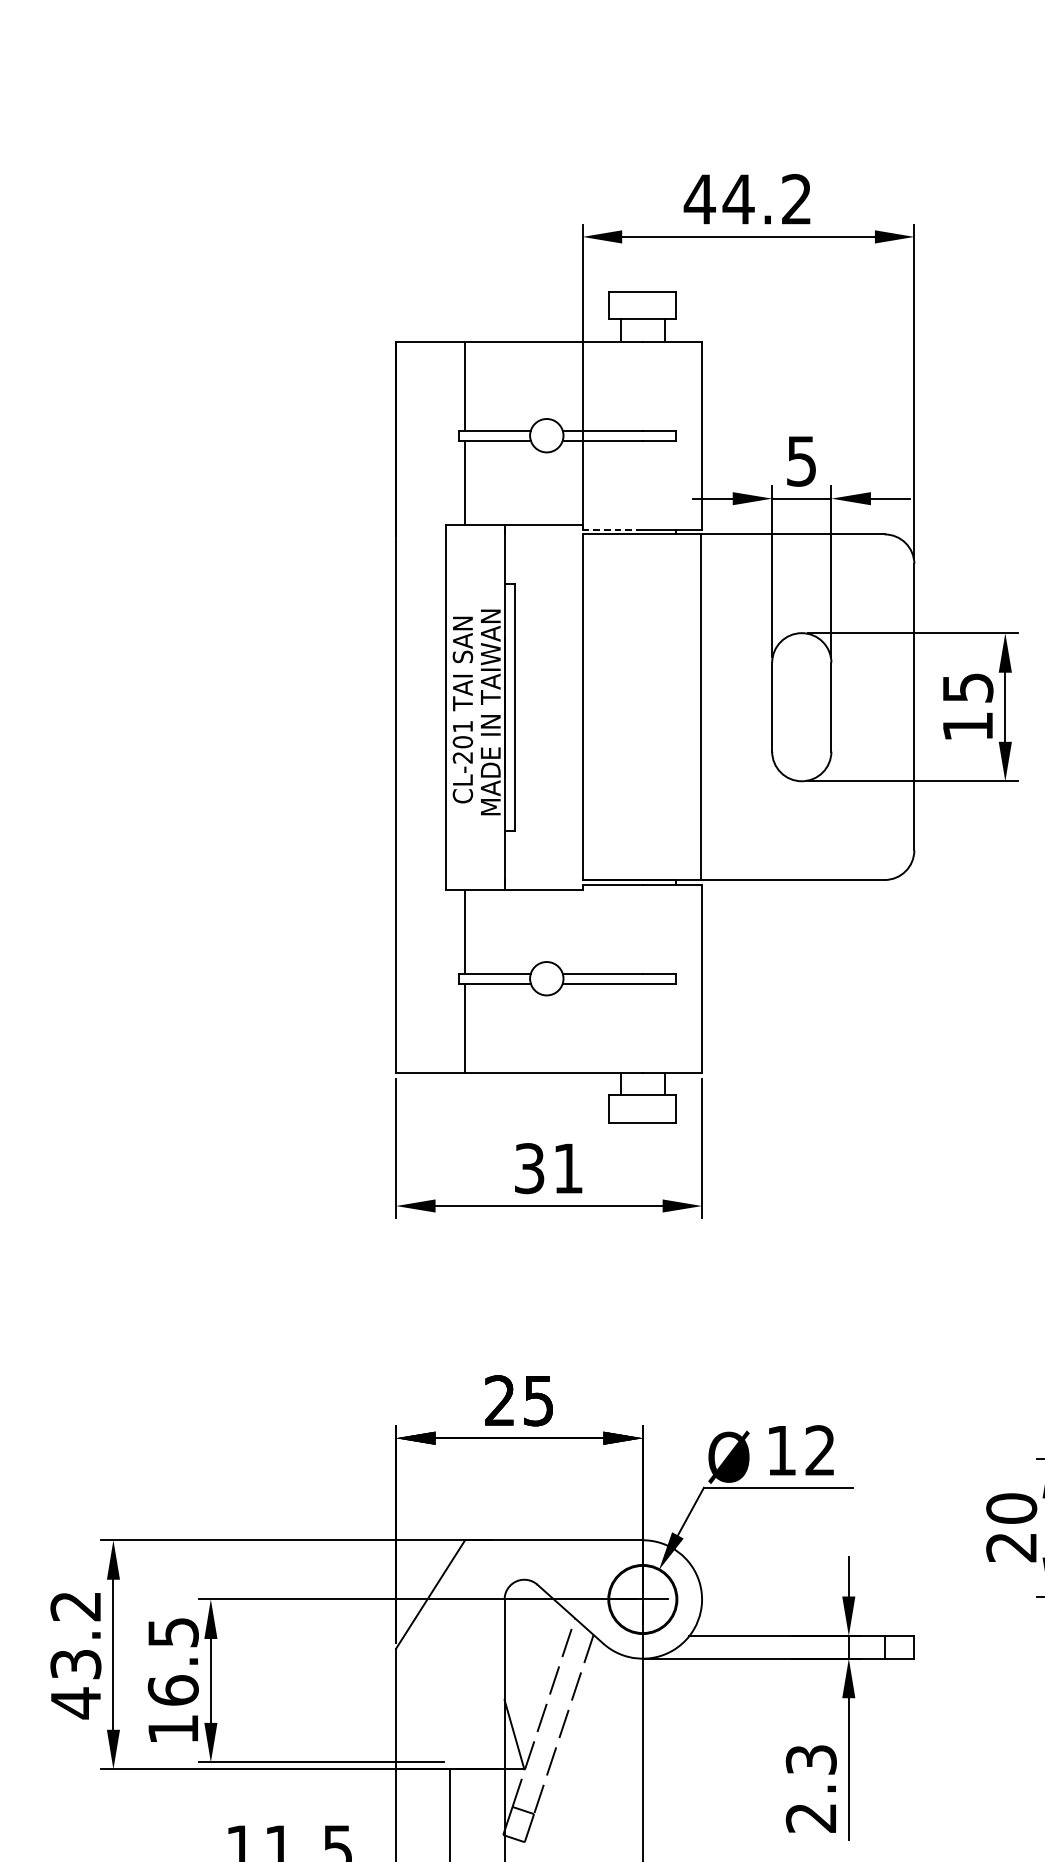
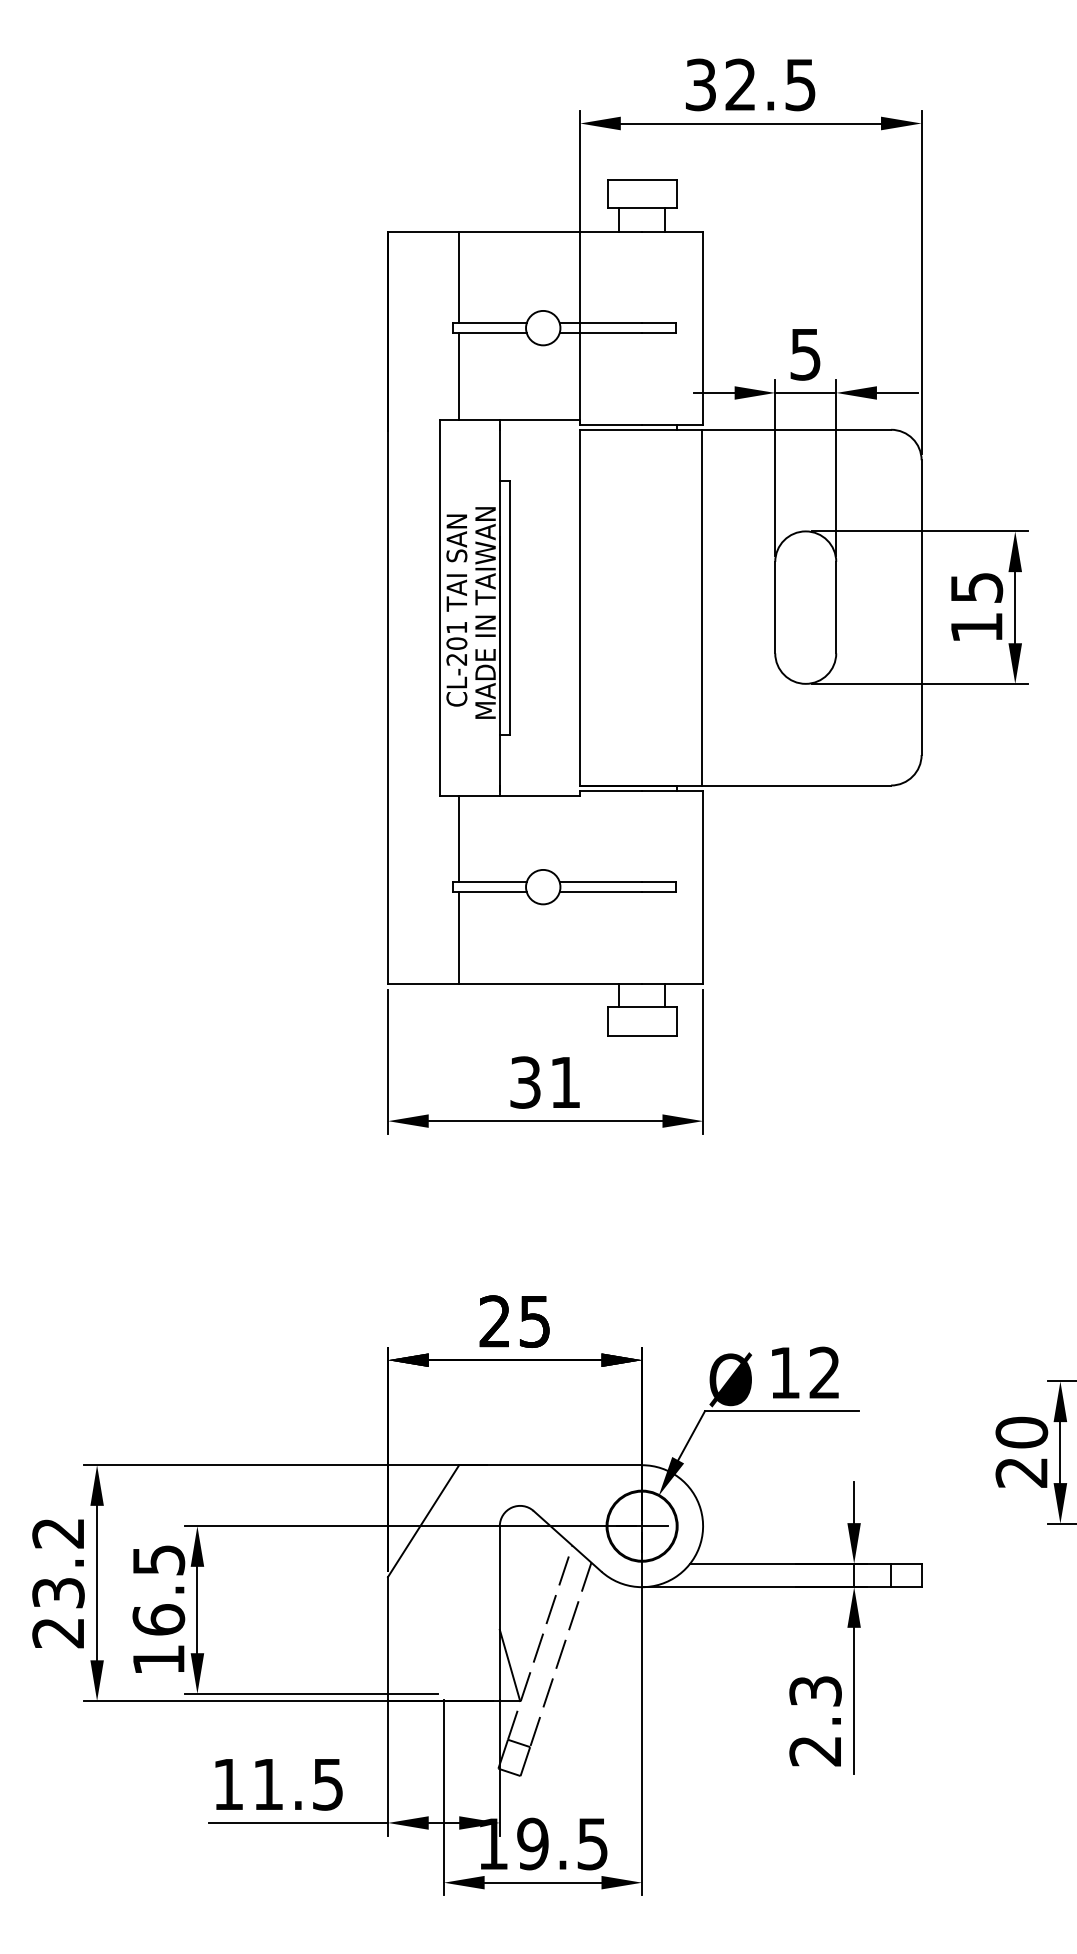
text: (747, 199) -> (749, 84), 44.2 -> 32.5
line: (613, 529) -> (611, 424), dashed -> solid
text: (74, 1702) -> (57, 1632), 43.2 -> 23.2

